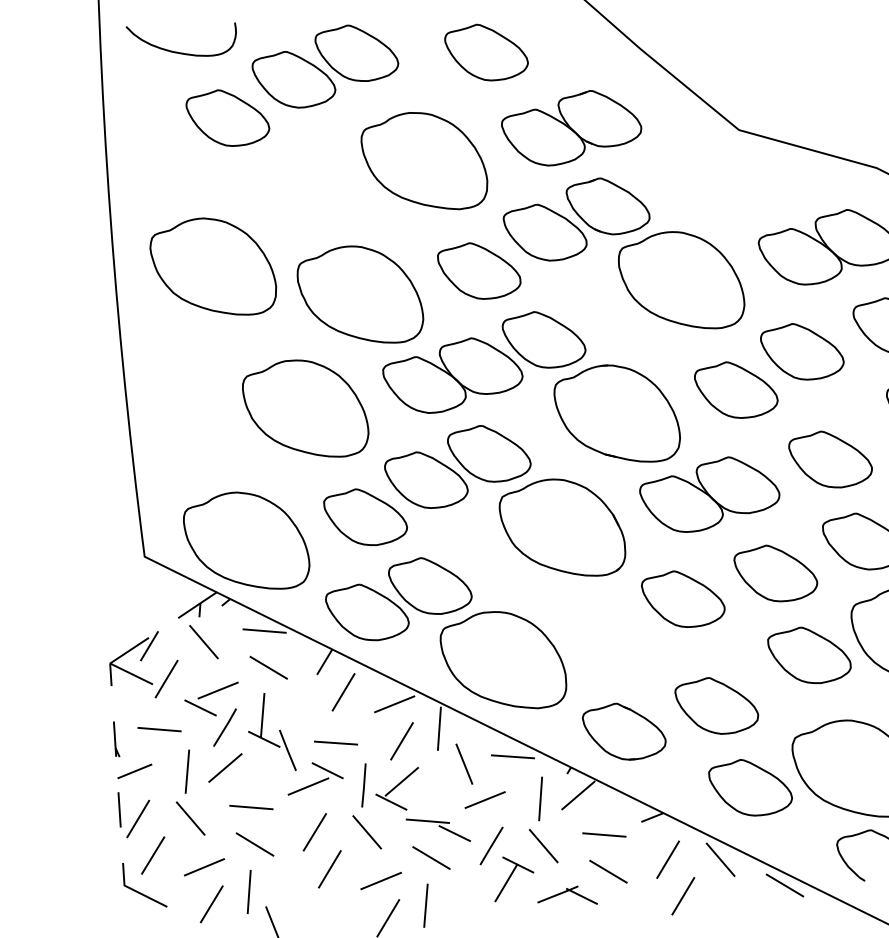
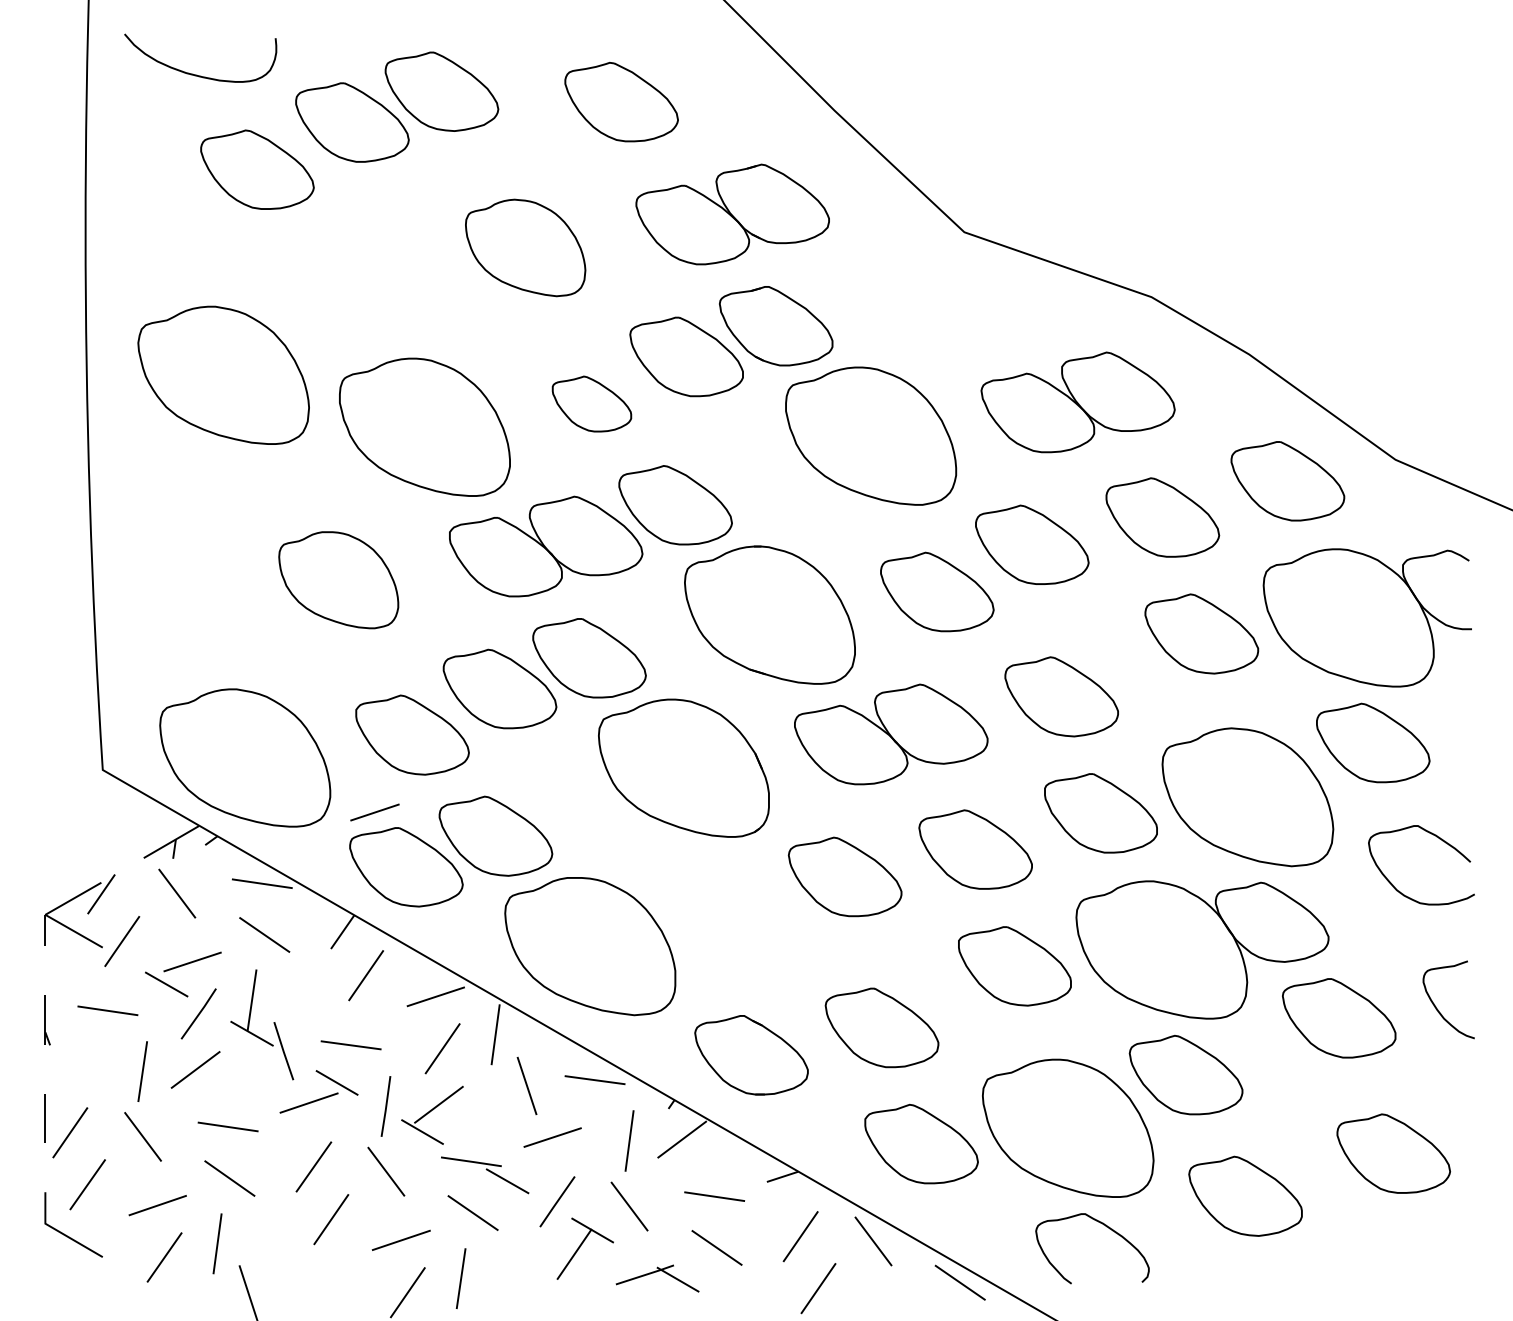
part: (424, 161) -> (525, 247), size x0.7
part: (478, 270) -> (591, 403), size x0.7
part: (305, 408) -> (338, 579), size x0.7
line: (134, 771) -> (374, 812), moved

